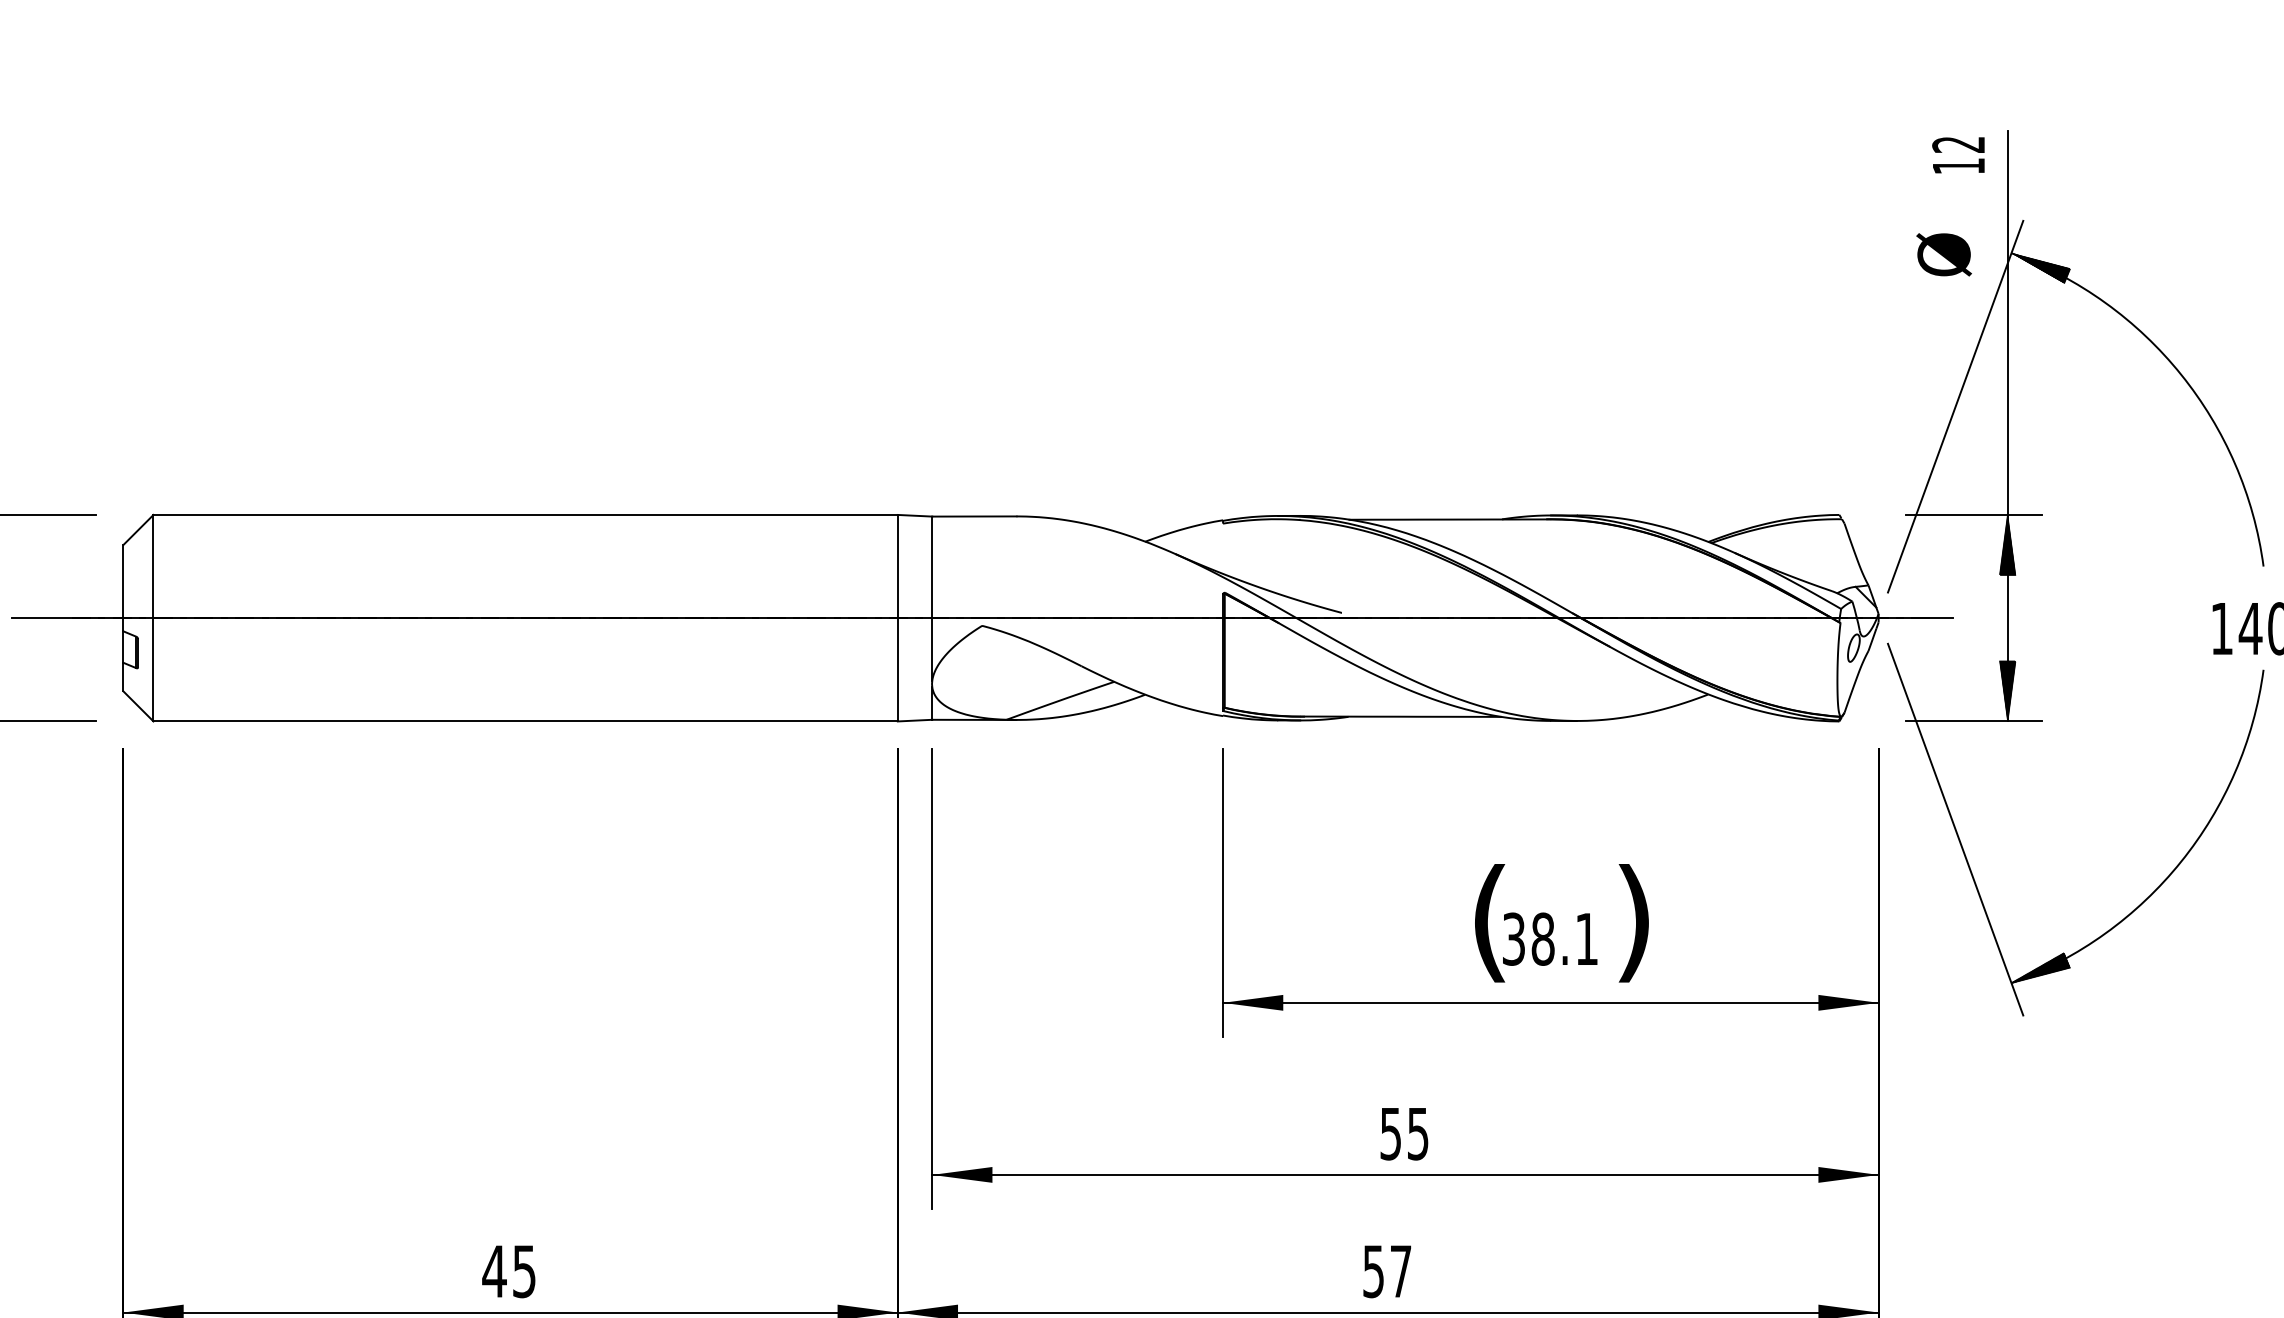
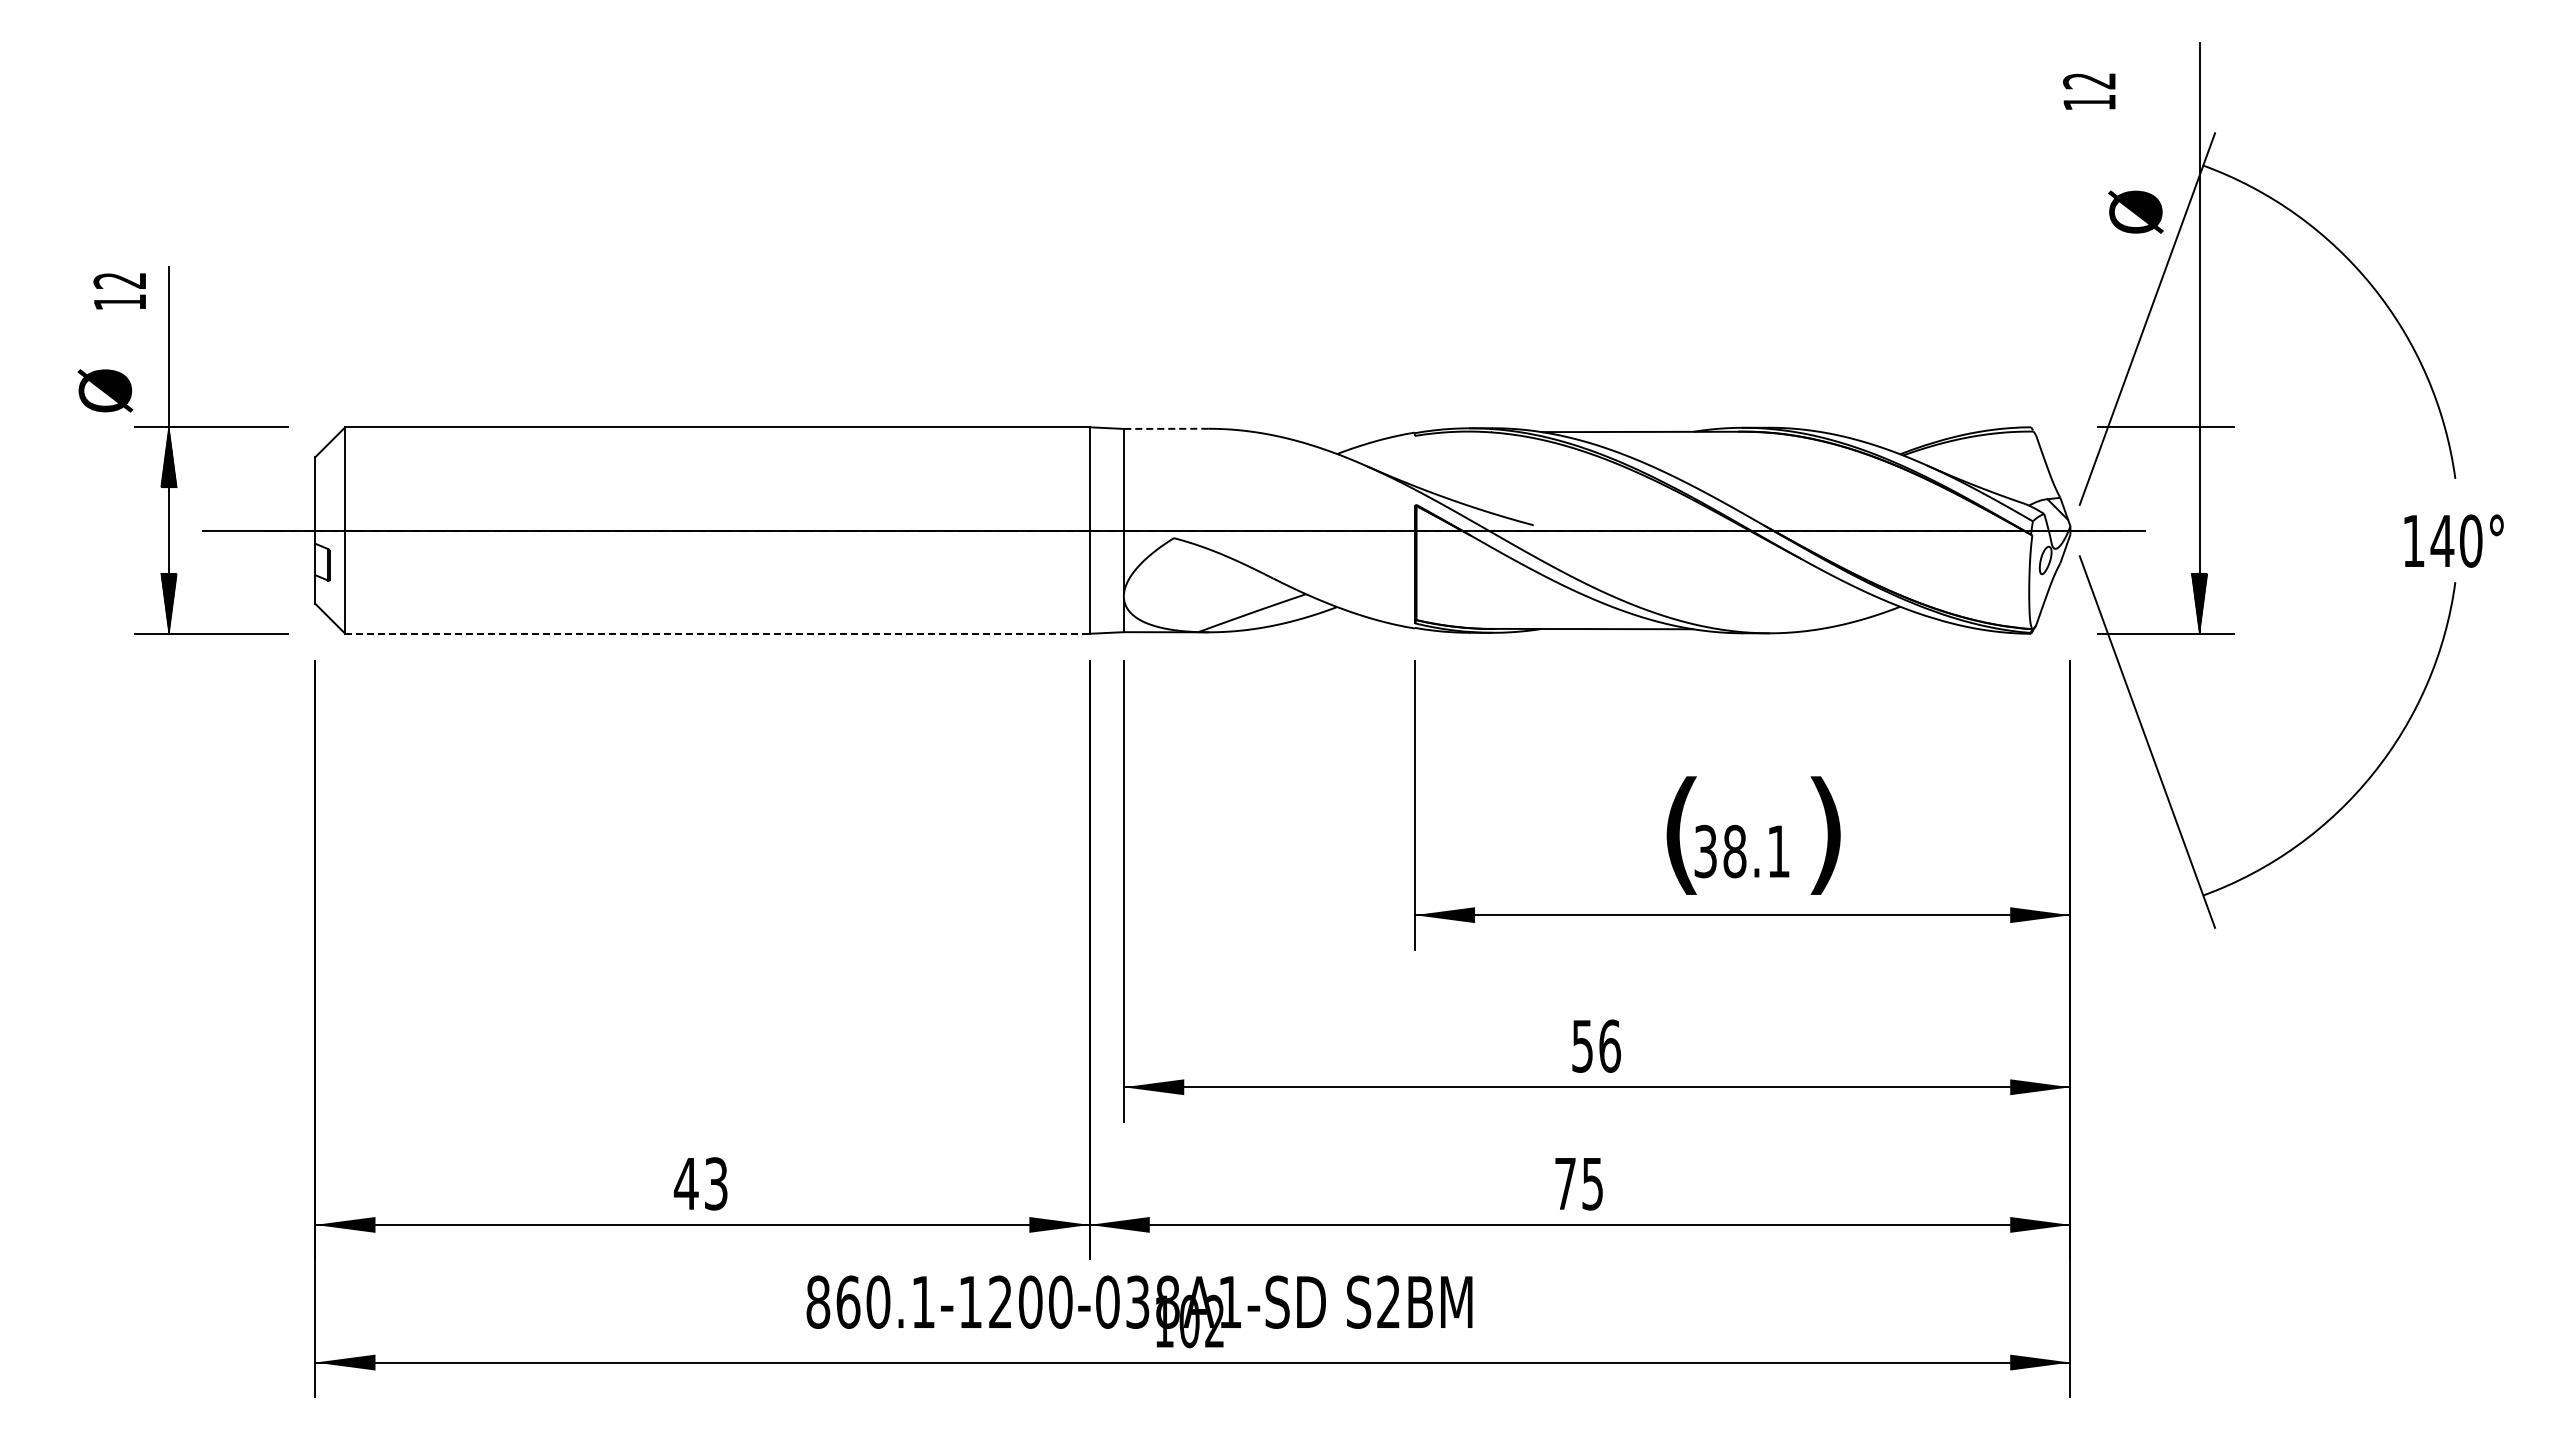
text: (1958, 155) -> (2089, 91), moved
text: (1943, 254) -> (2135, 211), moved
hatch: (2040, 268) -> (2232, 180), removed
line: (973, 516) -> (1165, 428), solid -> dashed
hatch: (2007, 545) -> (2199, 457), removed
line: (525, 721) -> (717, 633), solid -> dashed
hatch: (2040, 968) -> (2232, 880), removed
text: (1417, 1133) -> (1609, 1045), 55 -> 56
text: (524, 1271) -> (716, 1183), 45 -> 43
text: (1386, 1272) -> (1578, 1184), 57 -> 75

